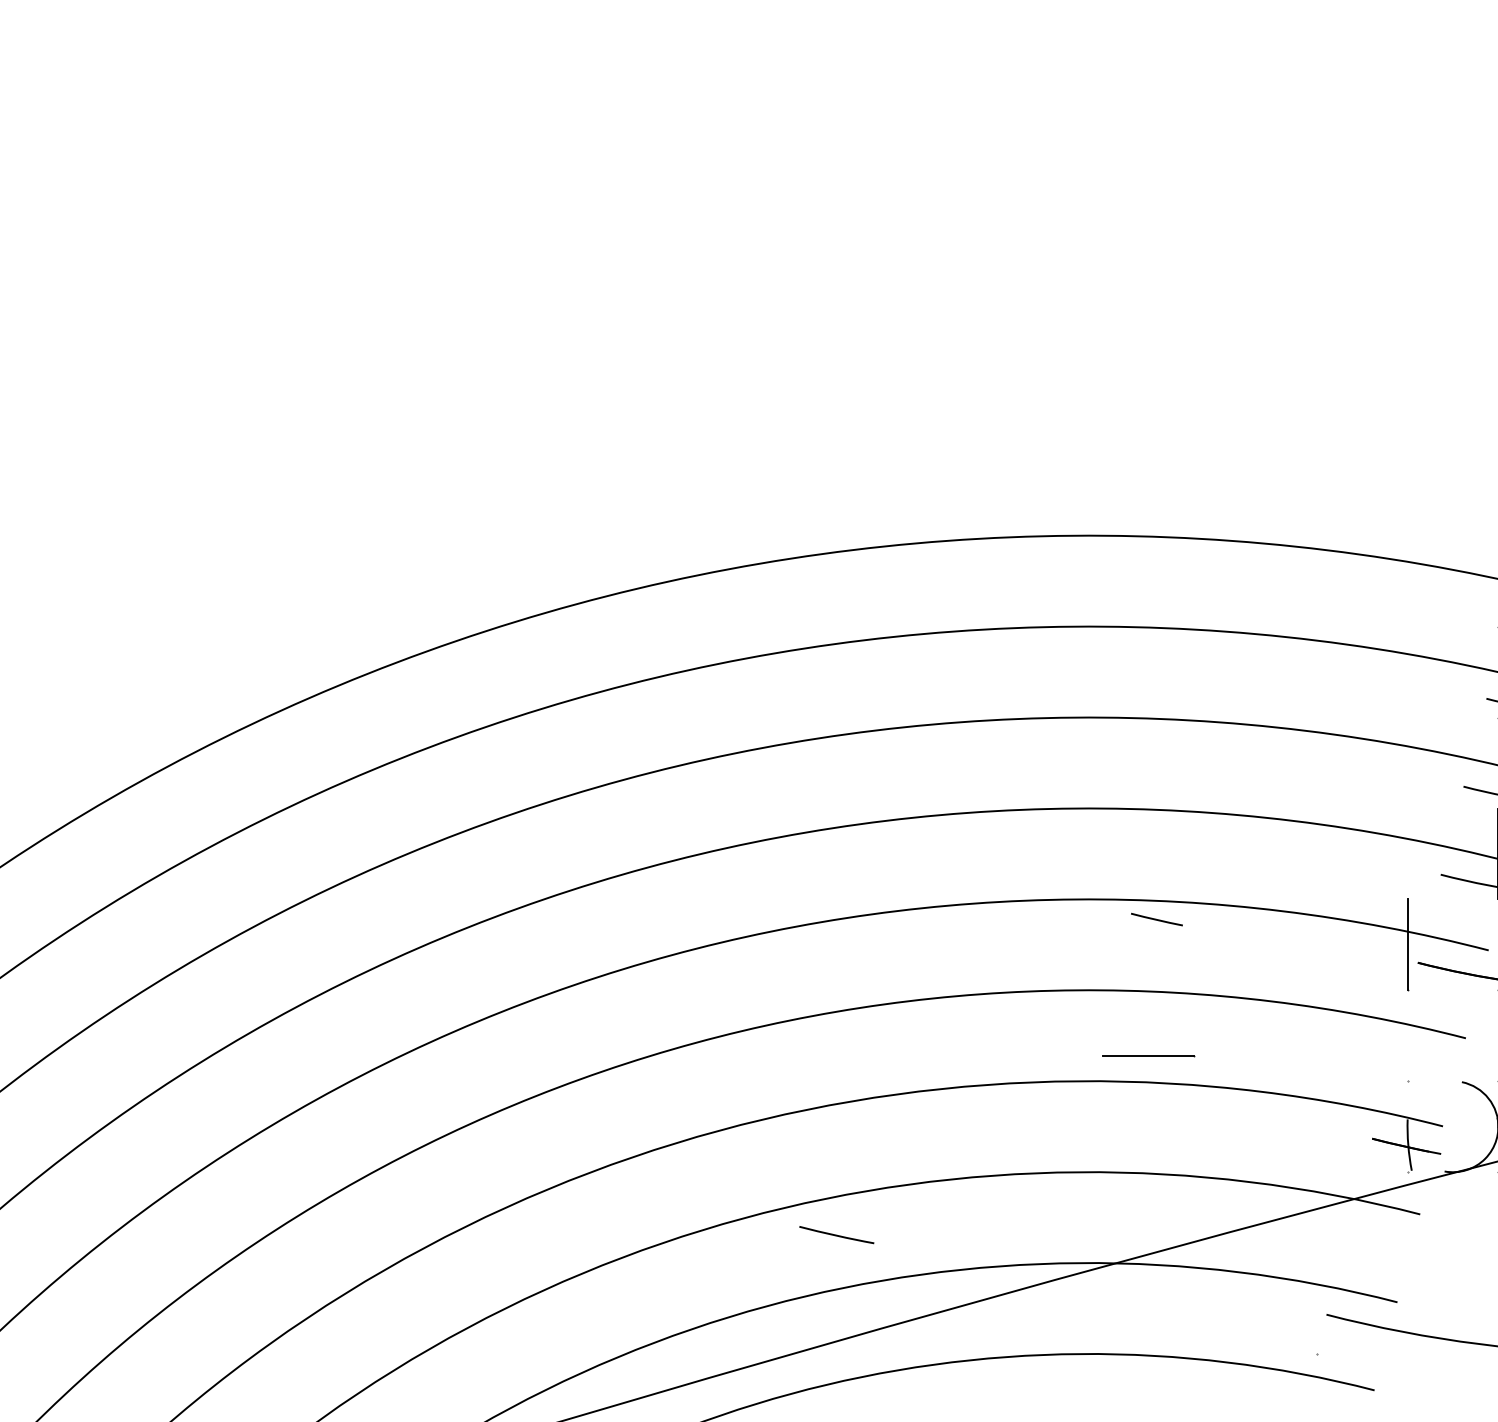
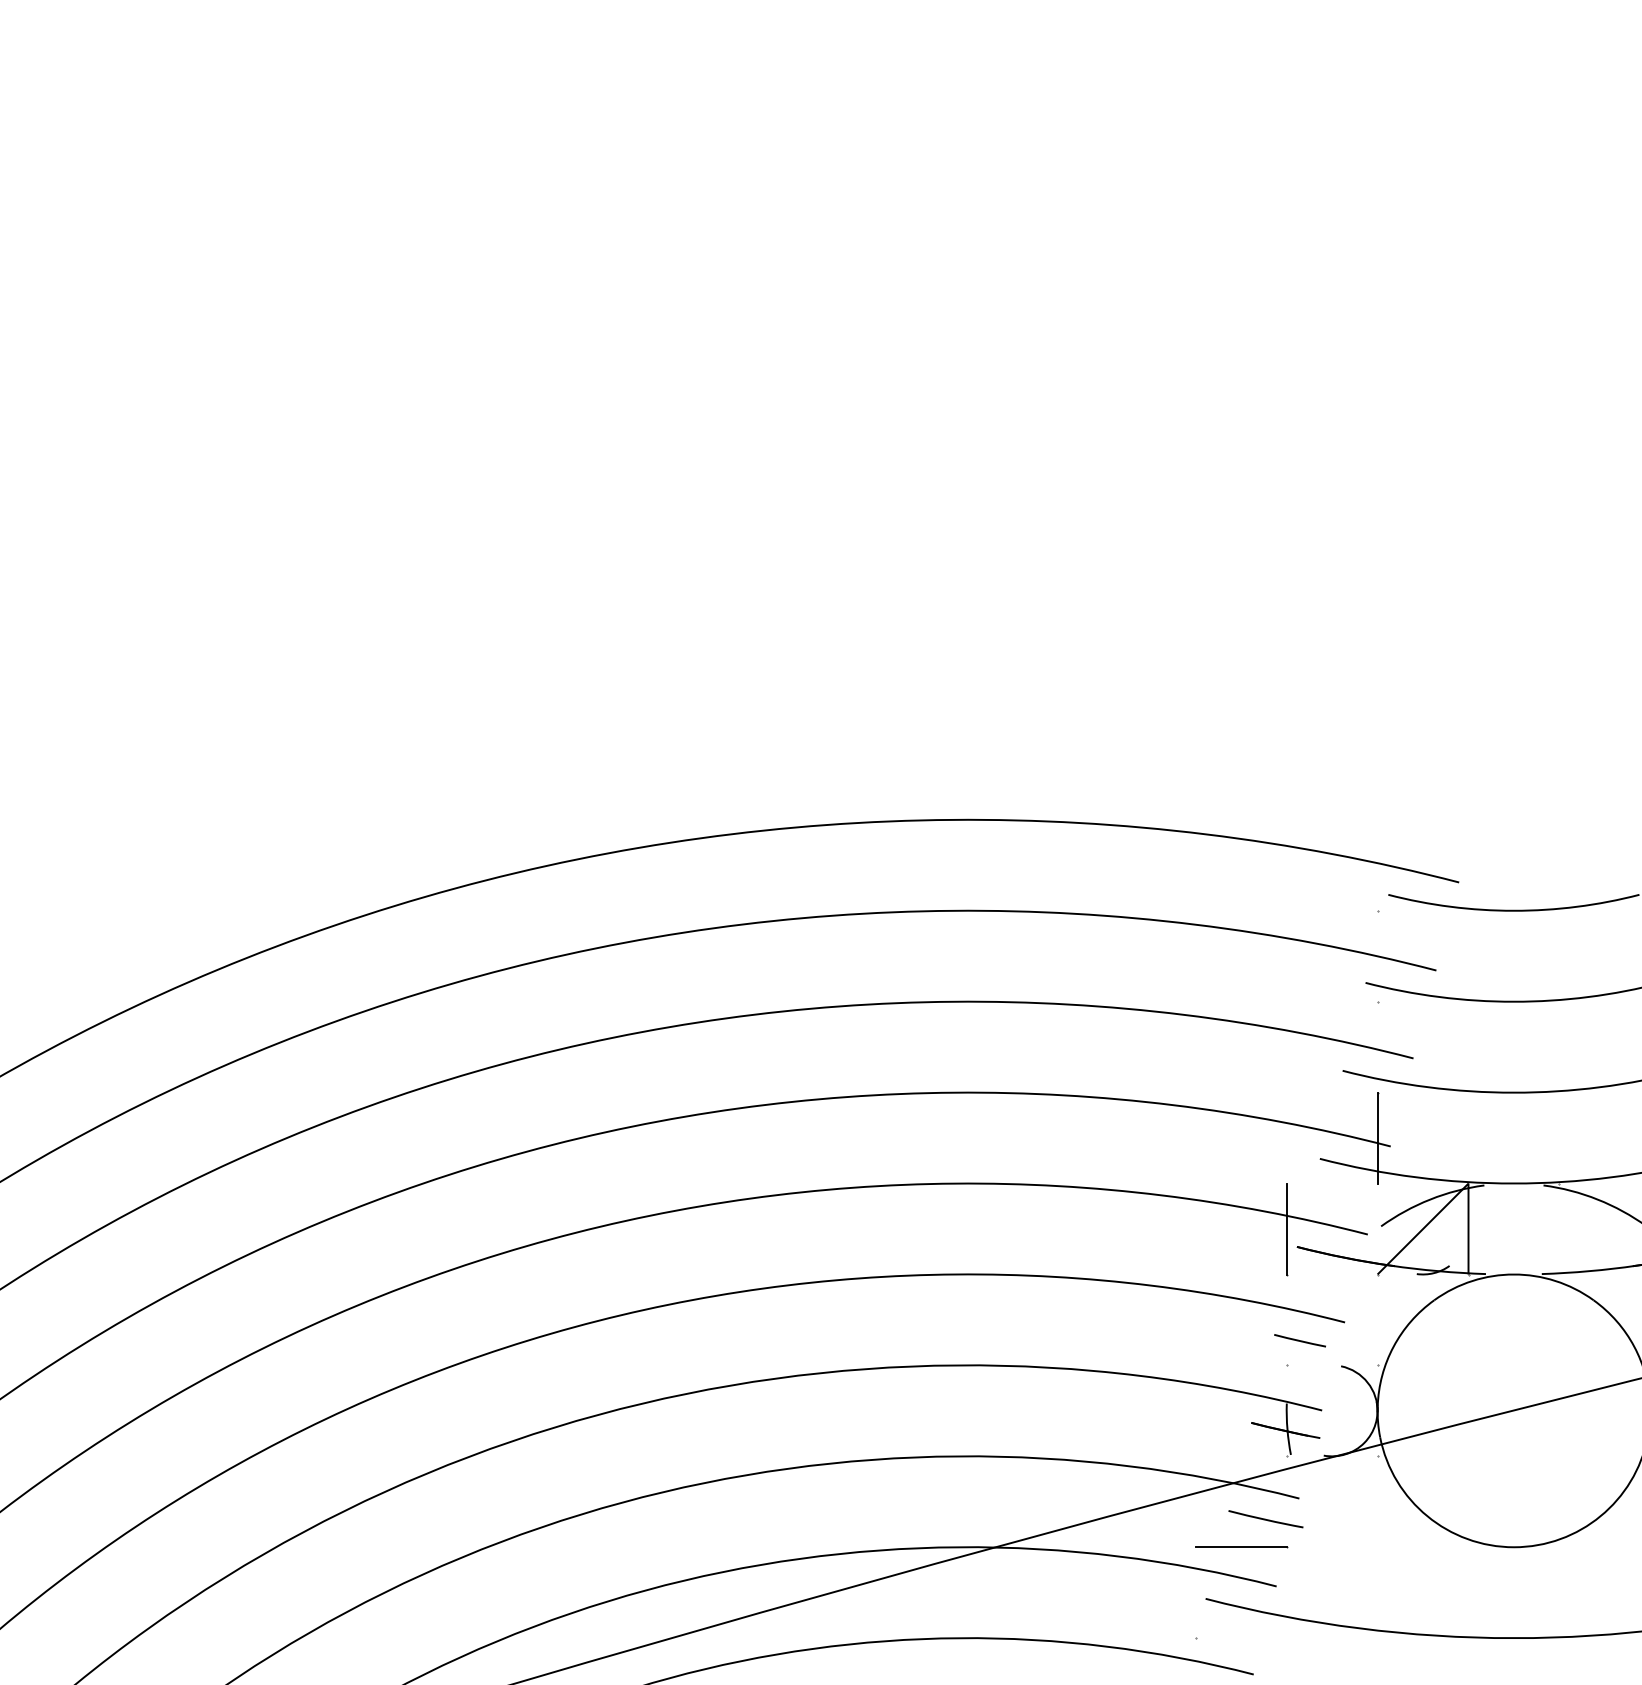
line: (1156, 919) -> (1299, 1340), moved
line: (1148, 1056) -> (1241, 1547), moved
line: (836, 1235) -> (1265, 1519), moved

